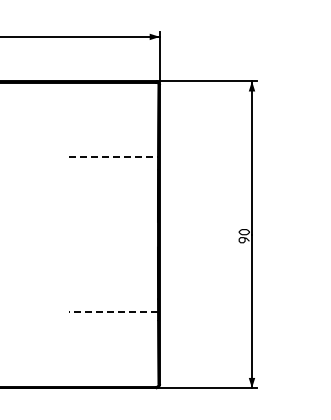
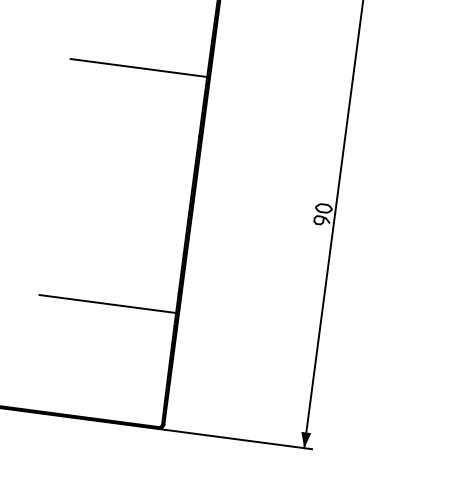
line: (113, 157) -> (139, 68), dashed -> solid
line: (113, 312) -> (108, 304), dashed -> solid

